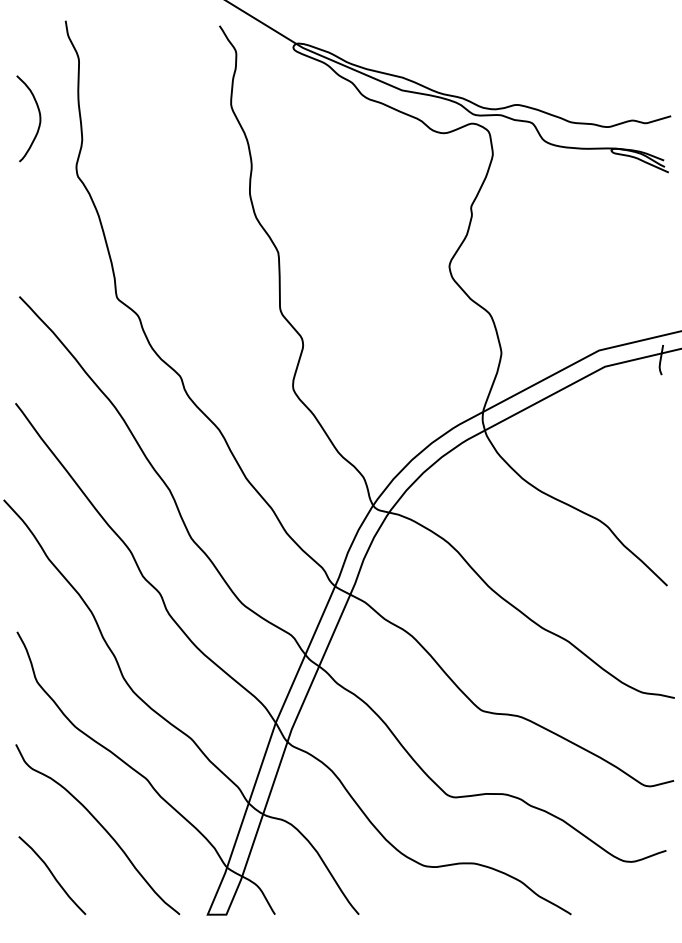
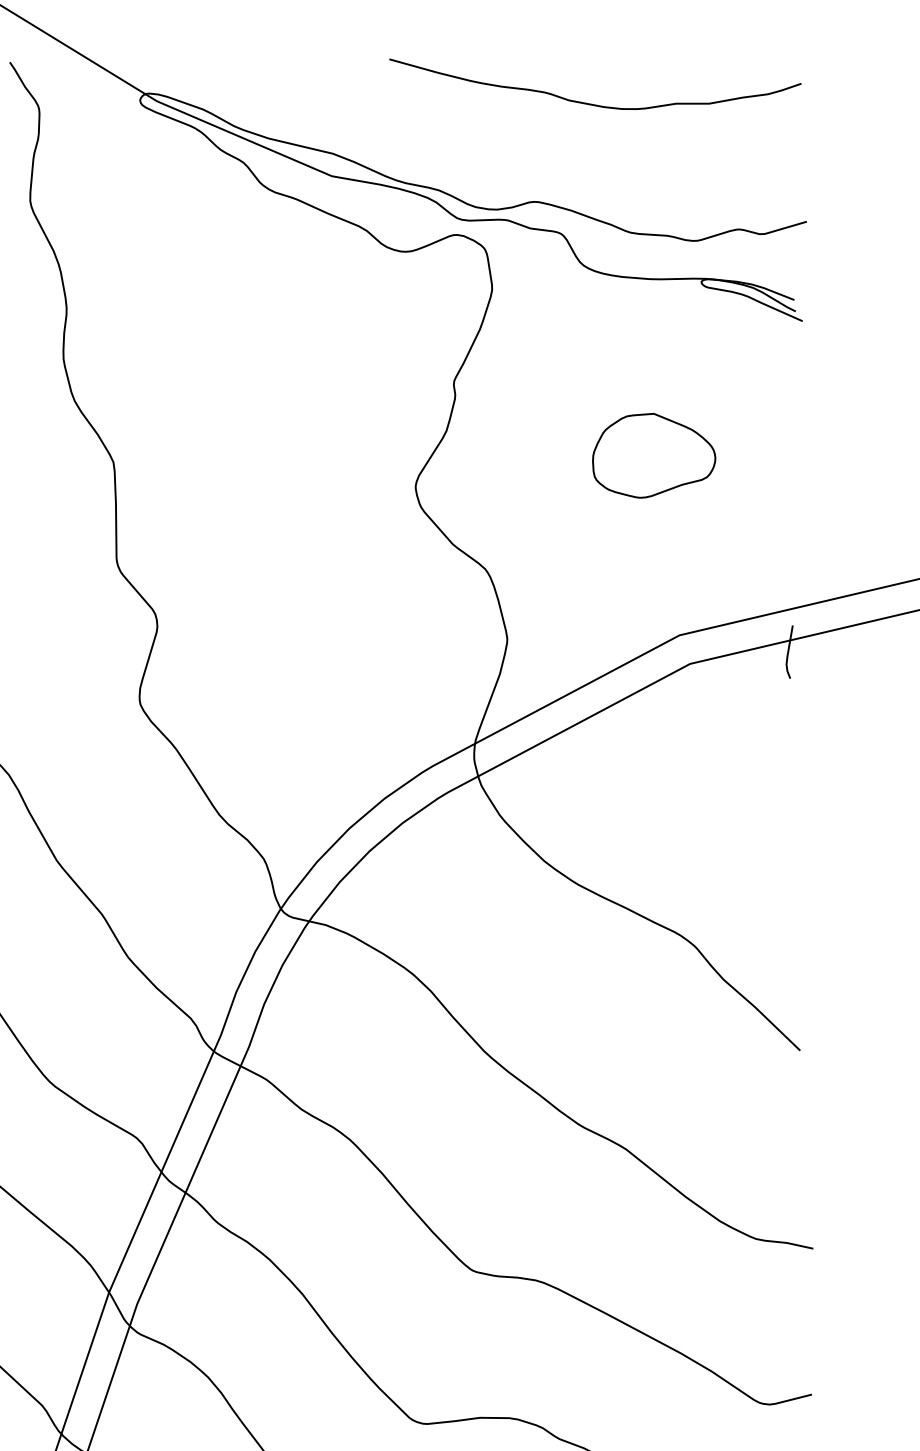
curve: (548, 48) -> (590, 102), added
part: (584, 248) -> (653, 455), added

